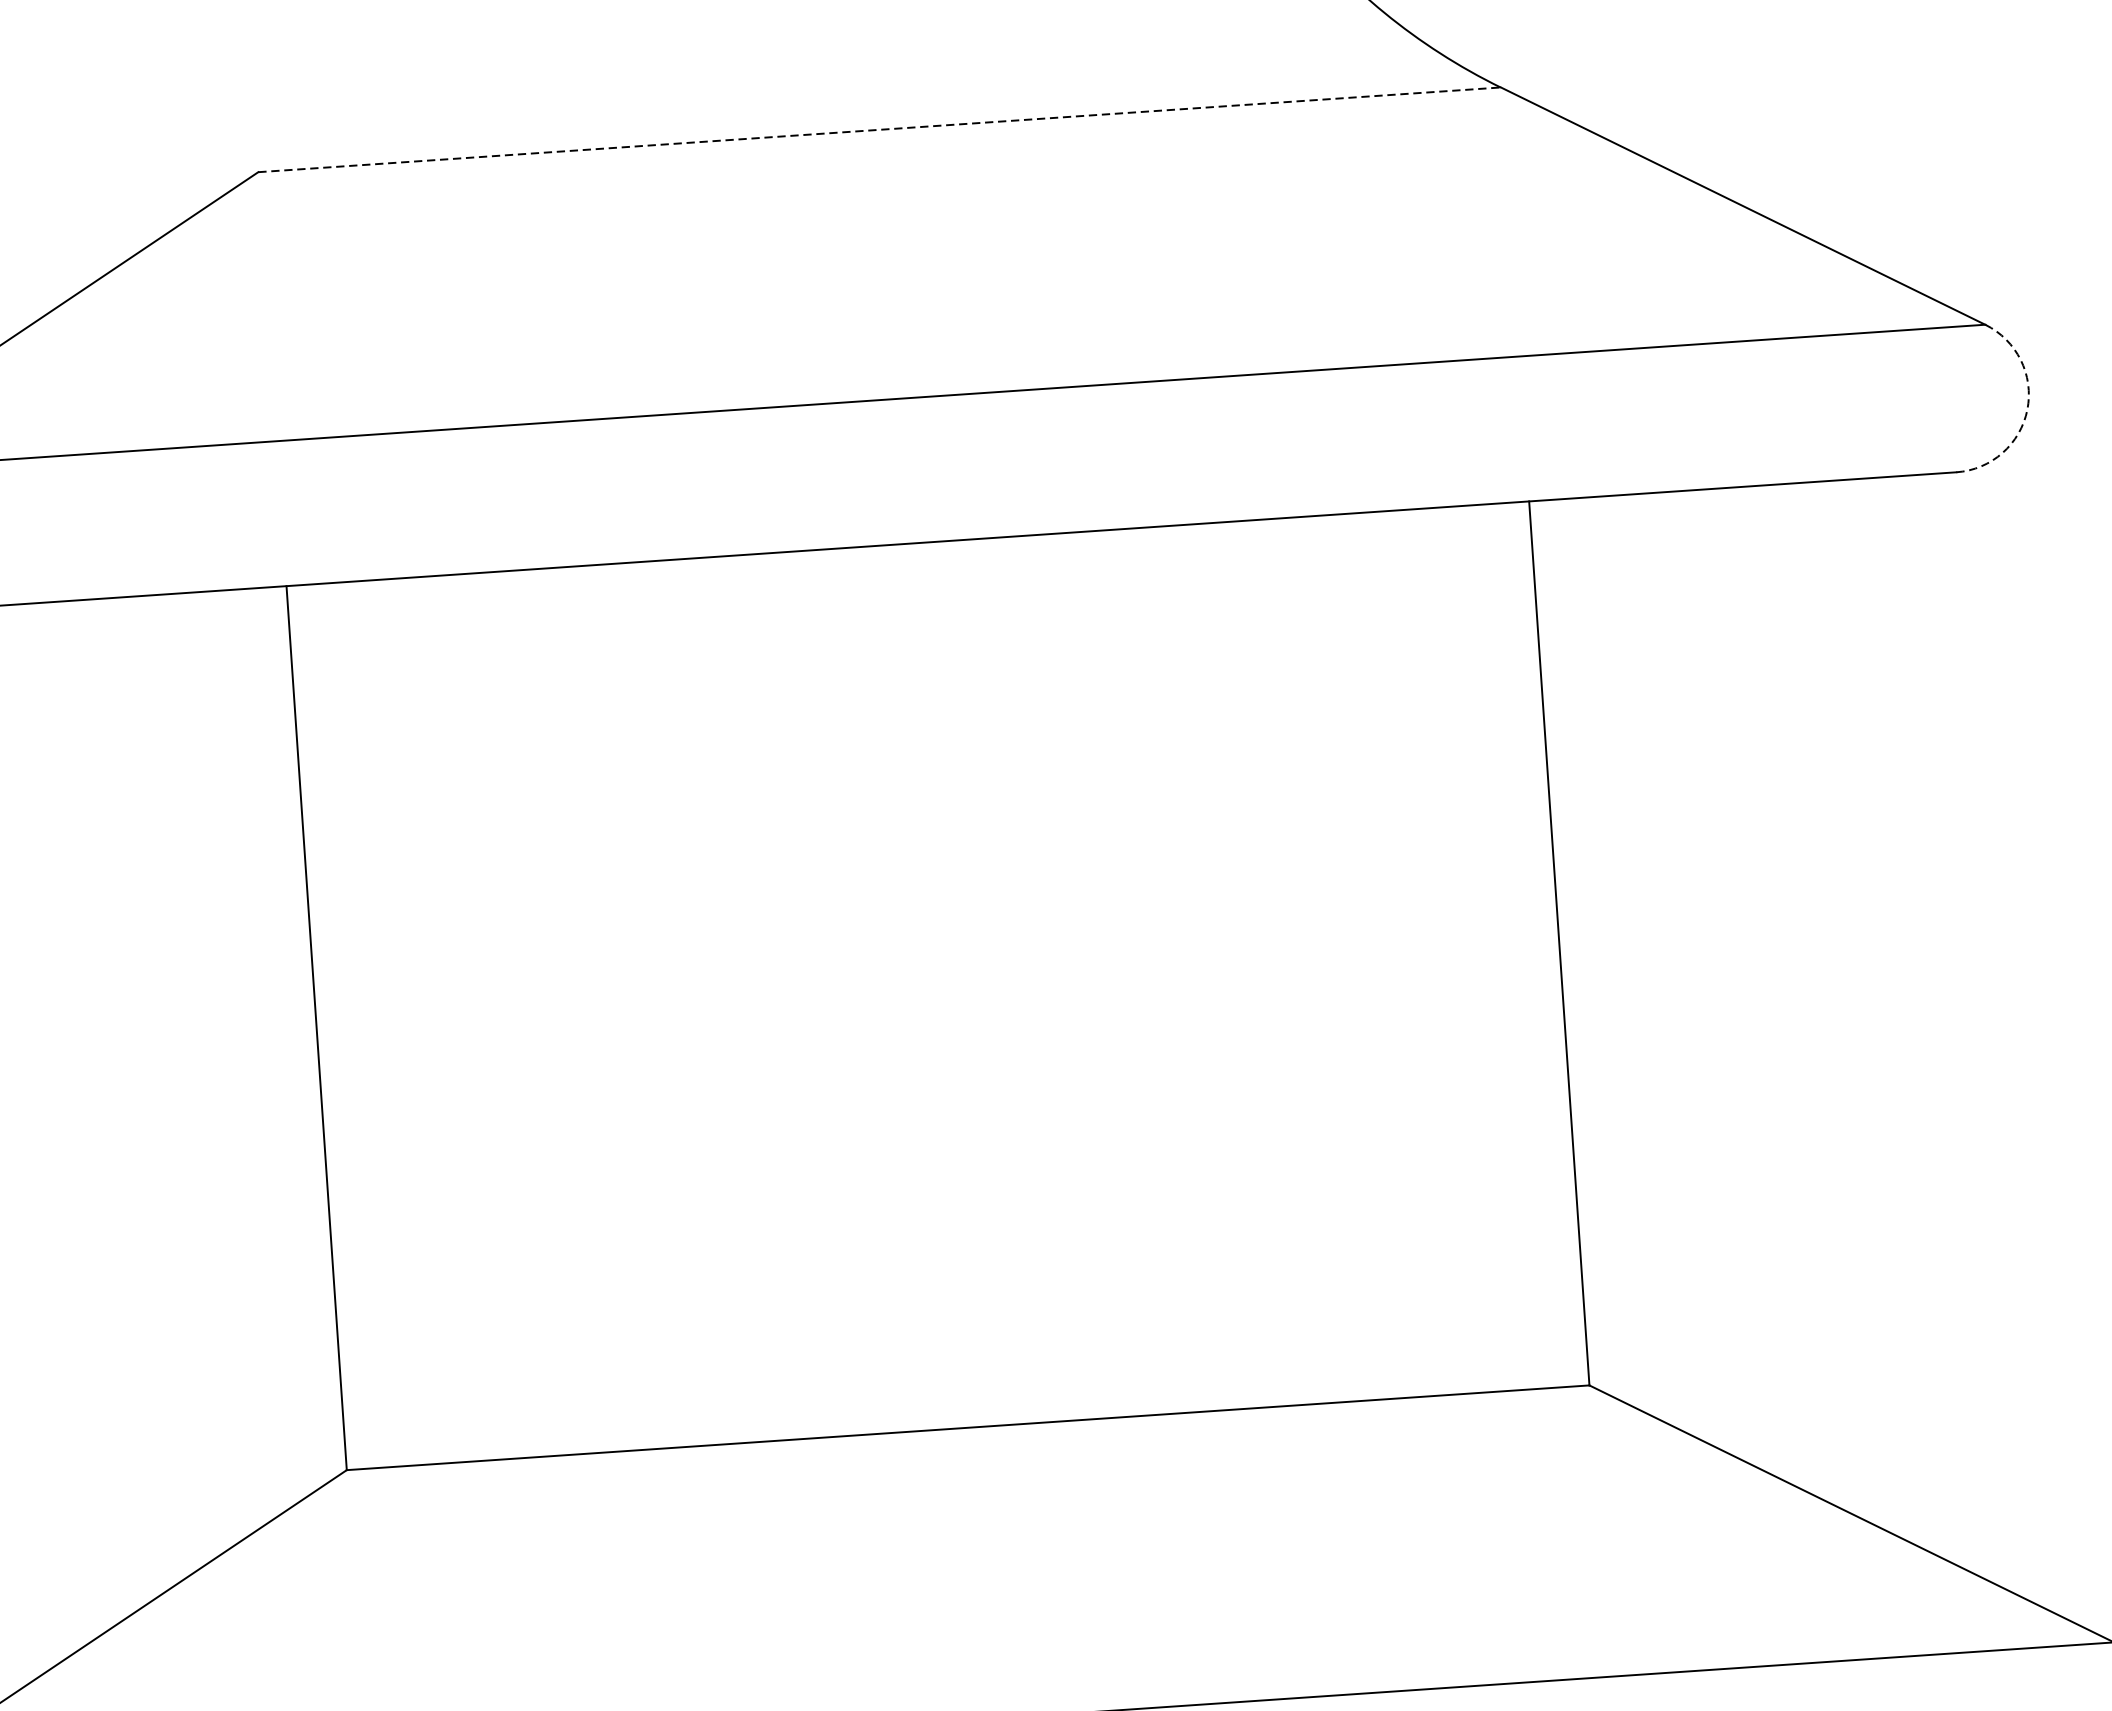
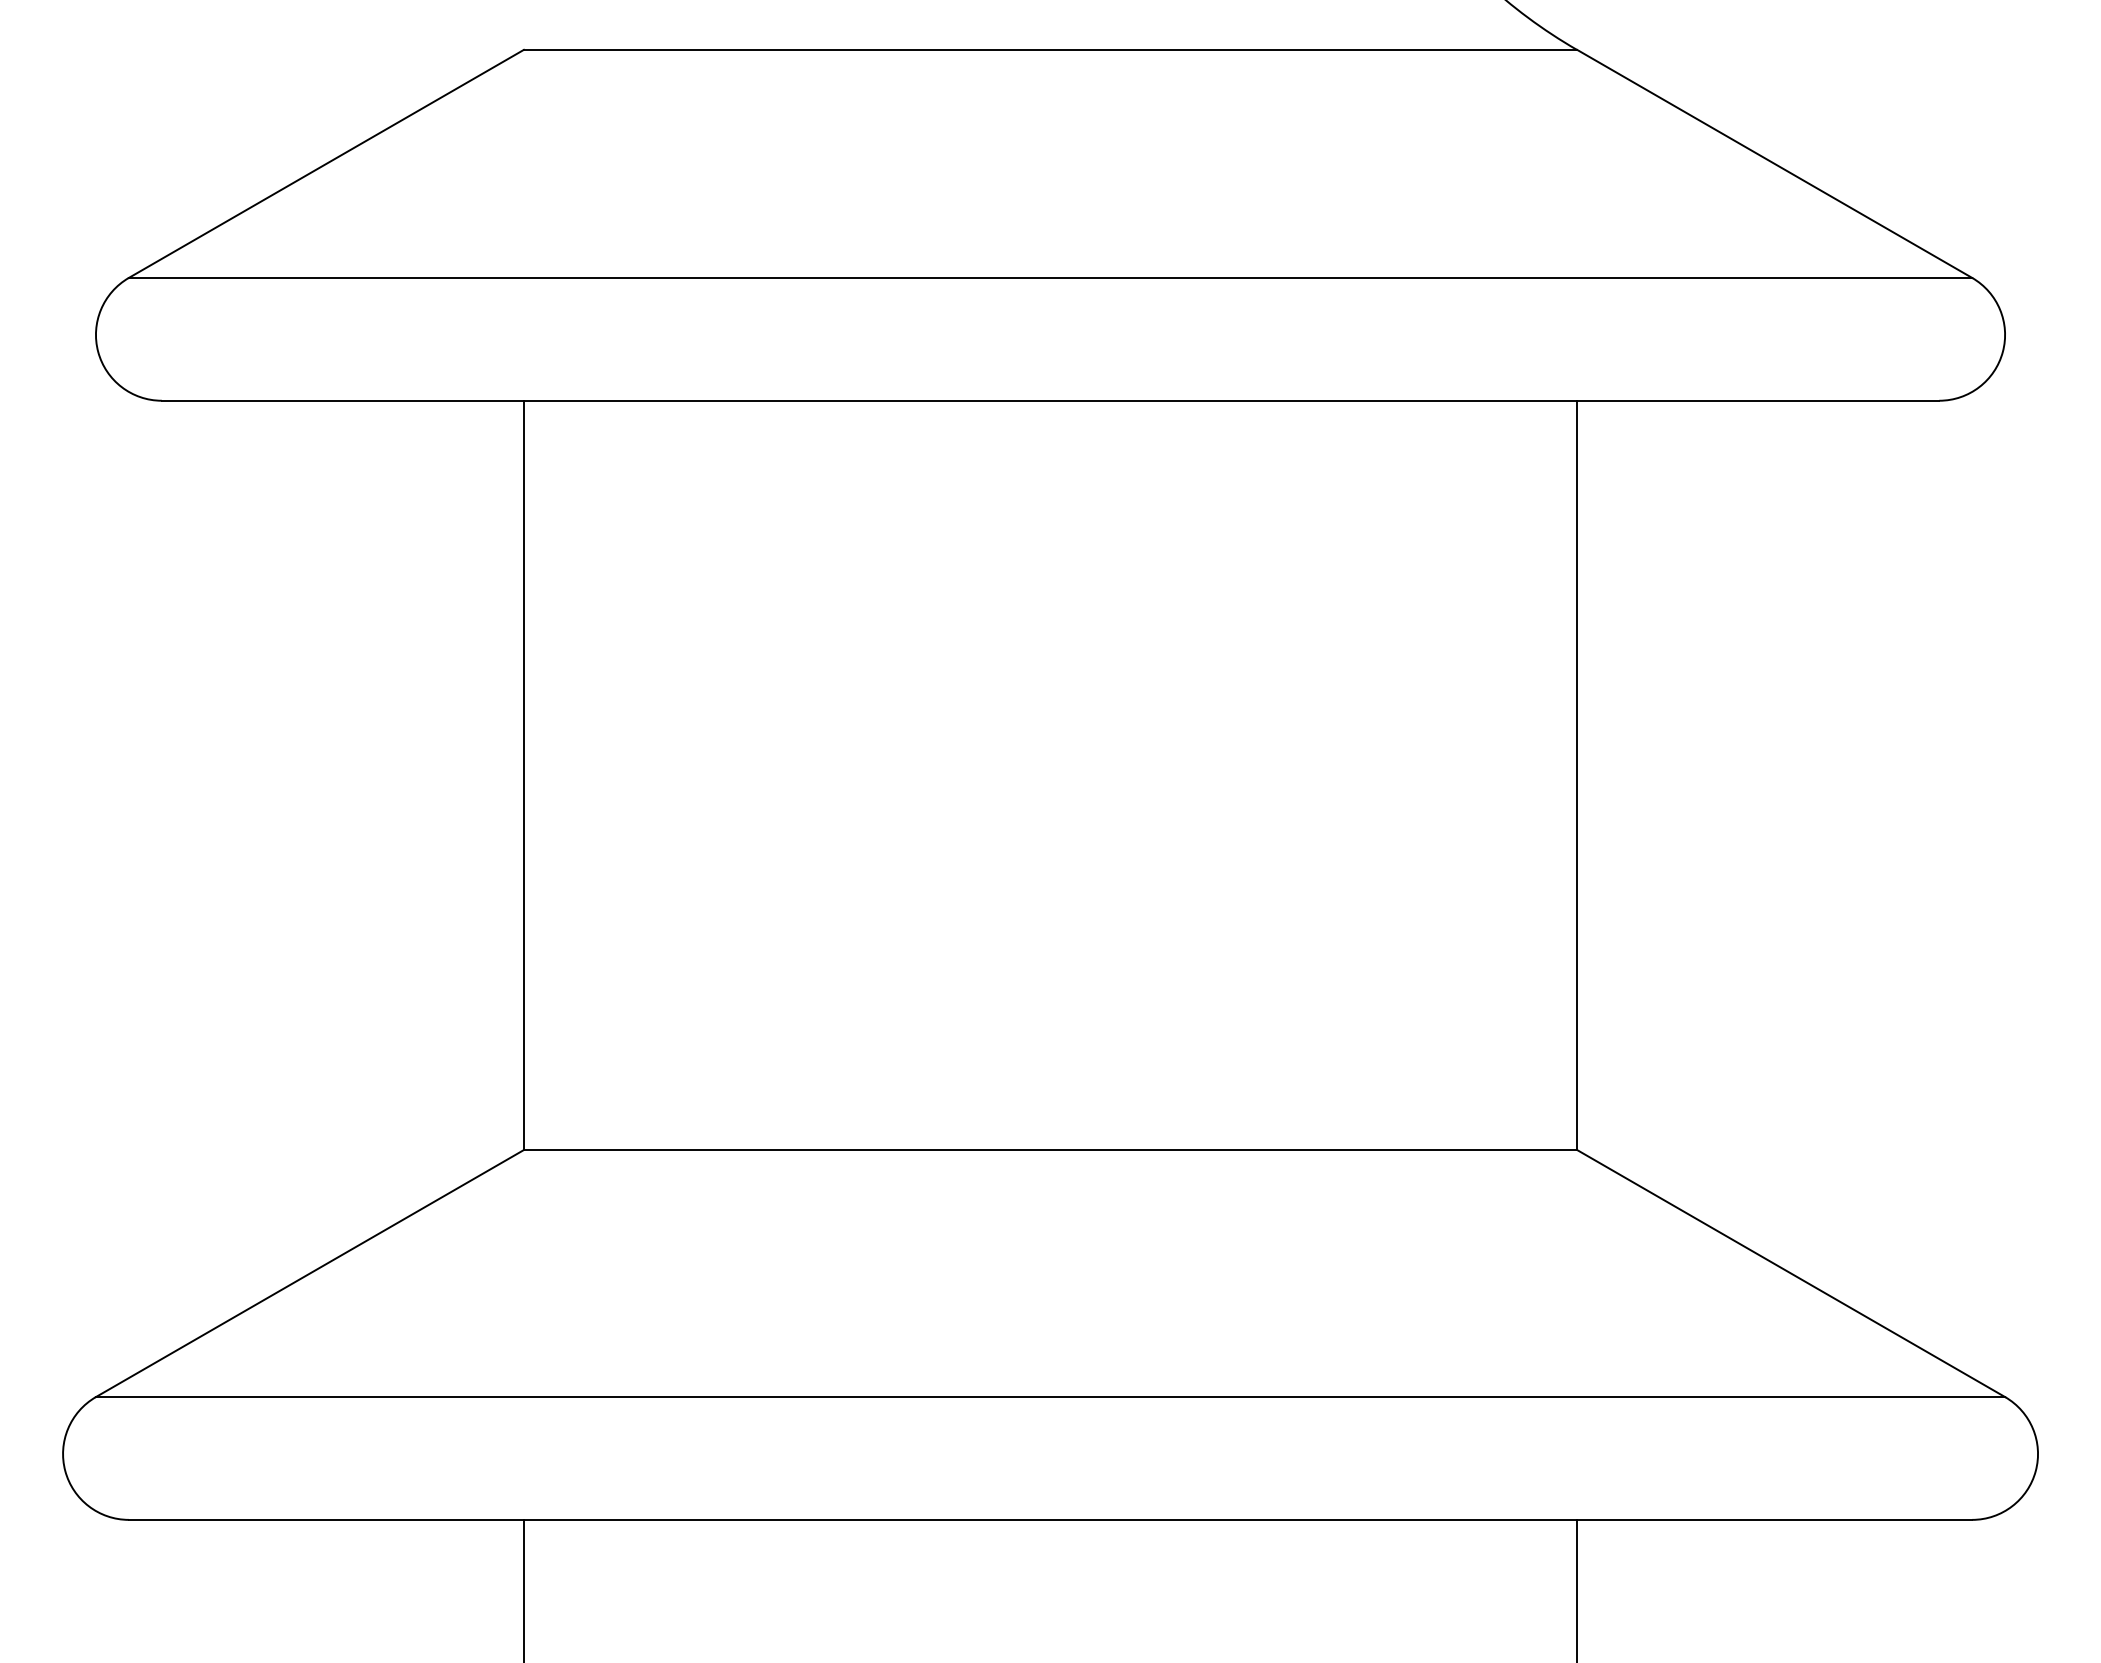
line: (879, 129) -> (1050, 49), dashed -> solid
arc: (2026, 409) -> (2002, 351), dashed -> solid

